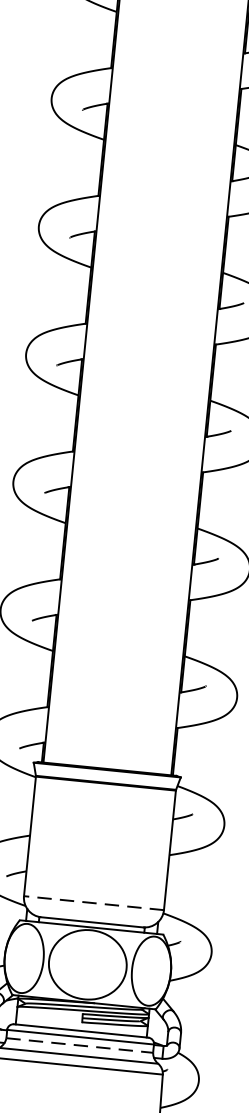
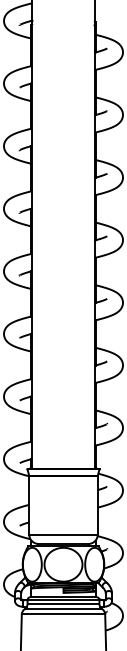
line: (93, 903) -> (63, 534), dashed -> solid
line: (79, 1045) -> (63, 604), dashed -> solid

